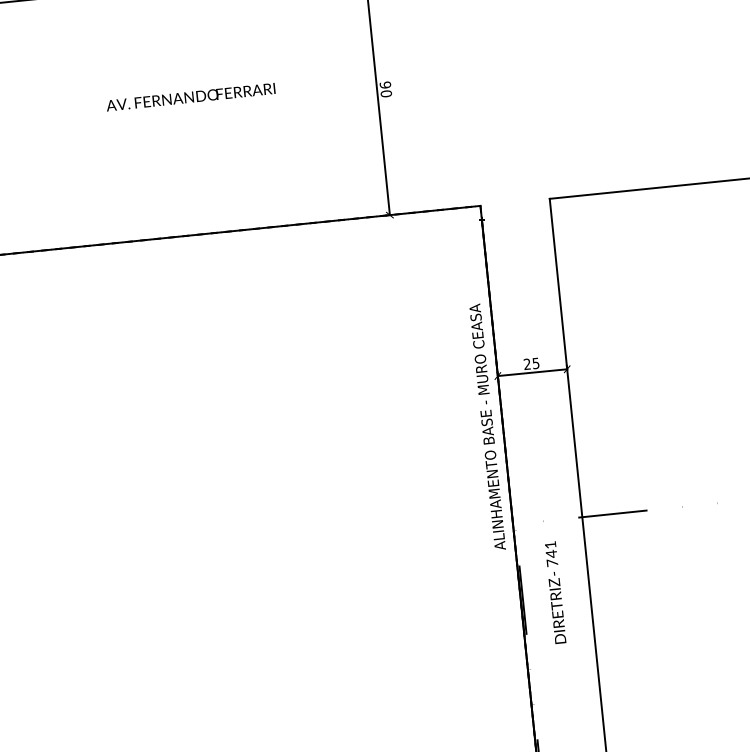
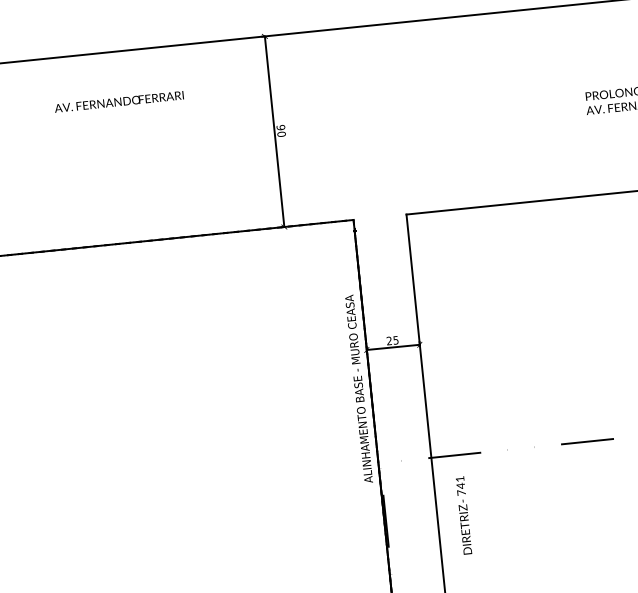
text: (191, 96) -> (119, 101), moved
text: (556, 592) -> (464, 515), moved

